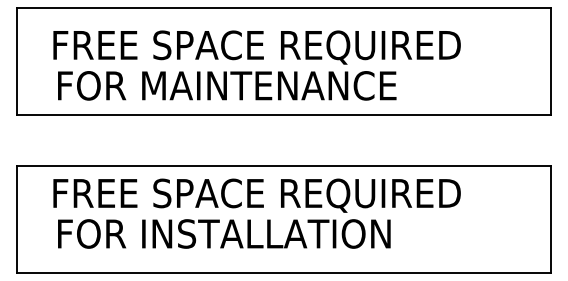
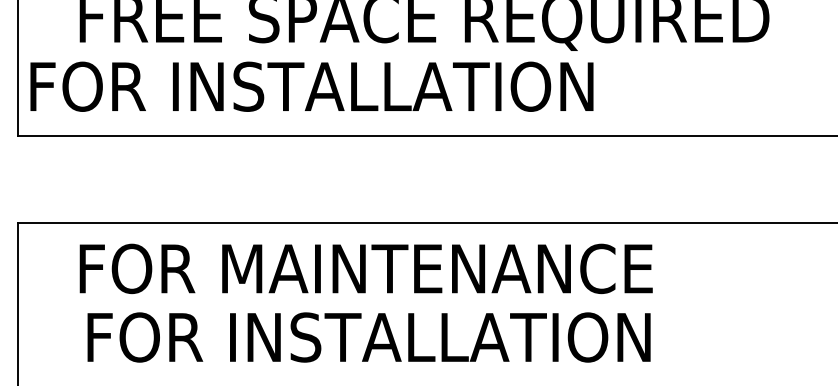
text: (210, 85) -> (345, 86), FOR MAINTENANCE -> FOR INSTALLATION
text: (266, 195) -> (440, 272), FREE SPACE REQUIRED -> FOR MAINTENANCE

